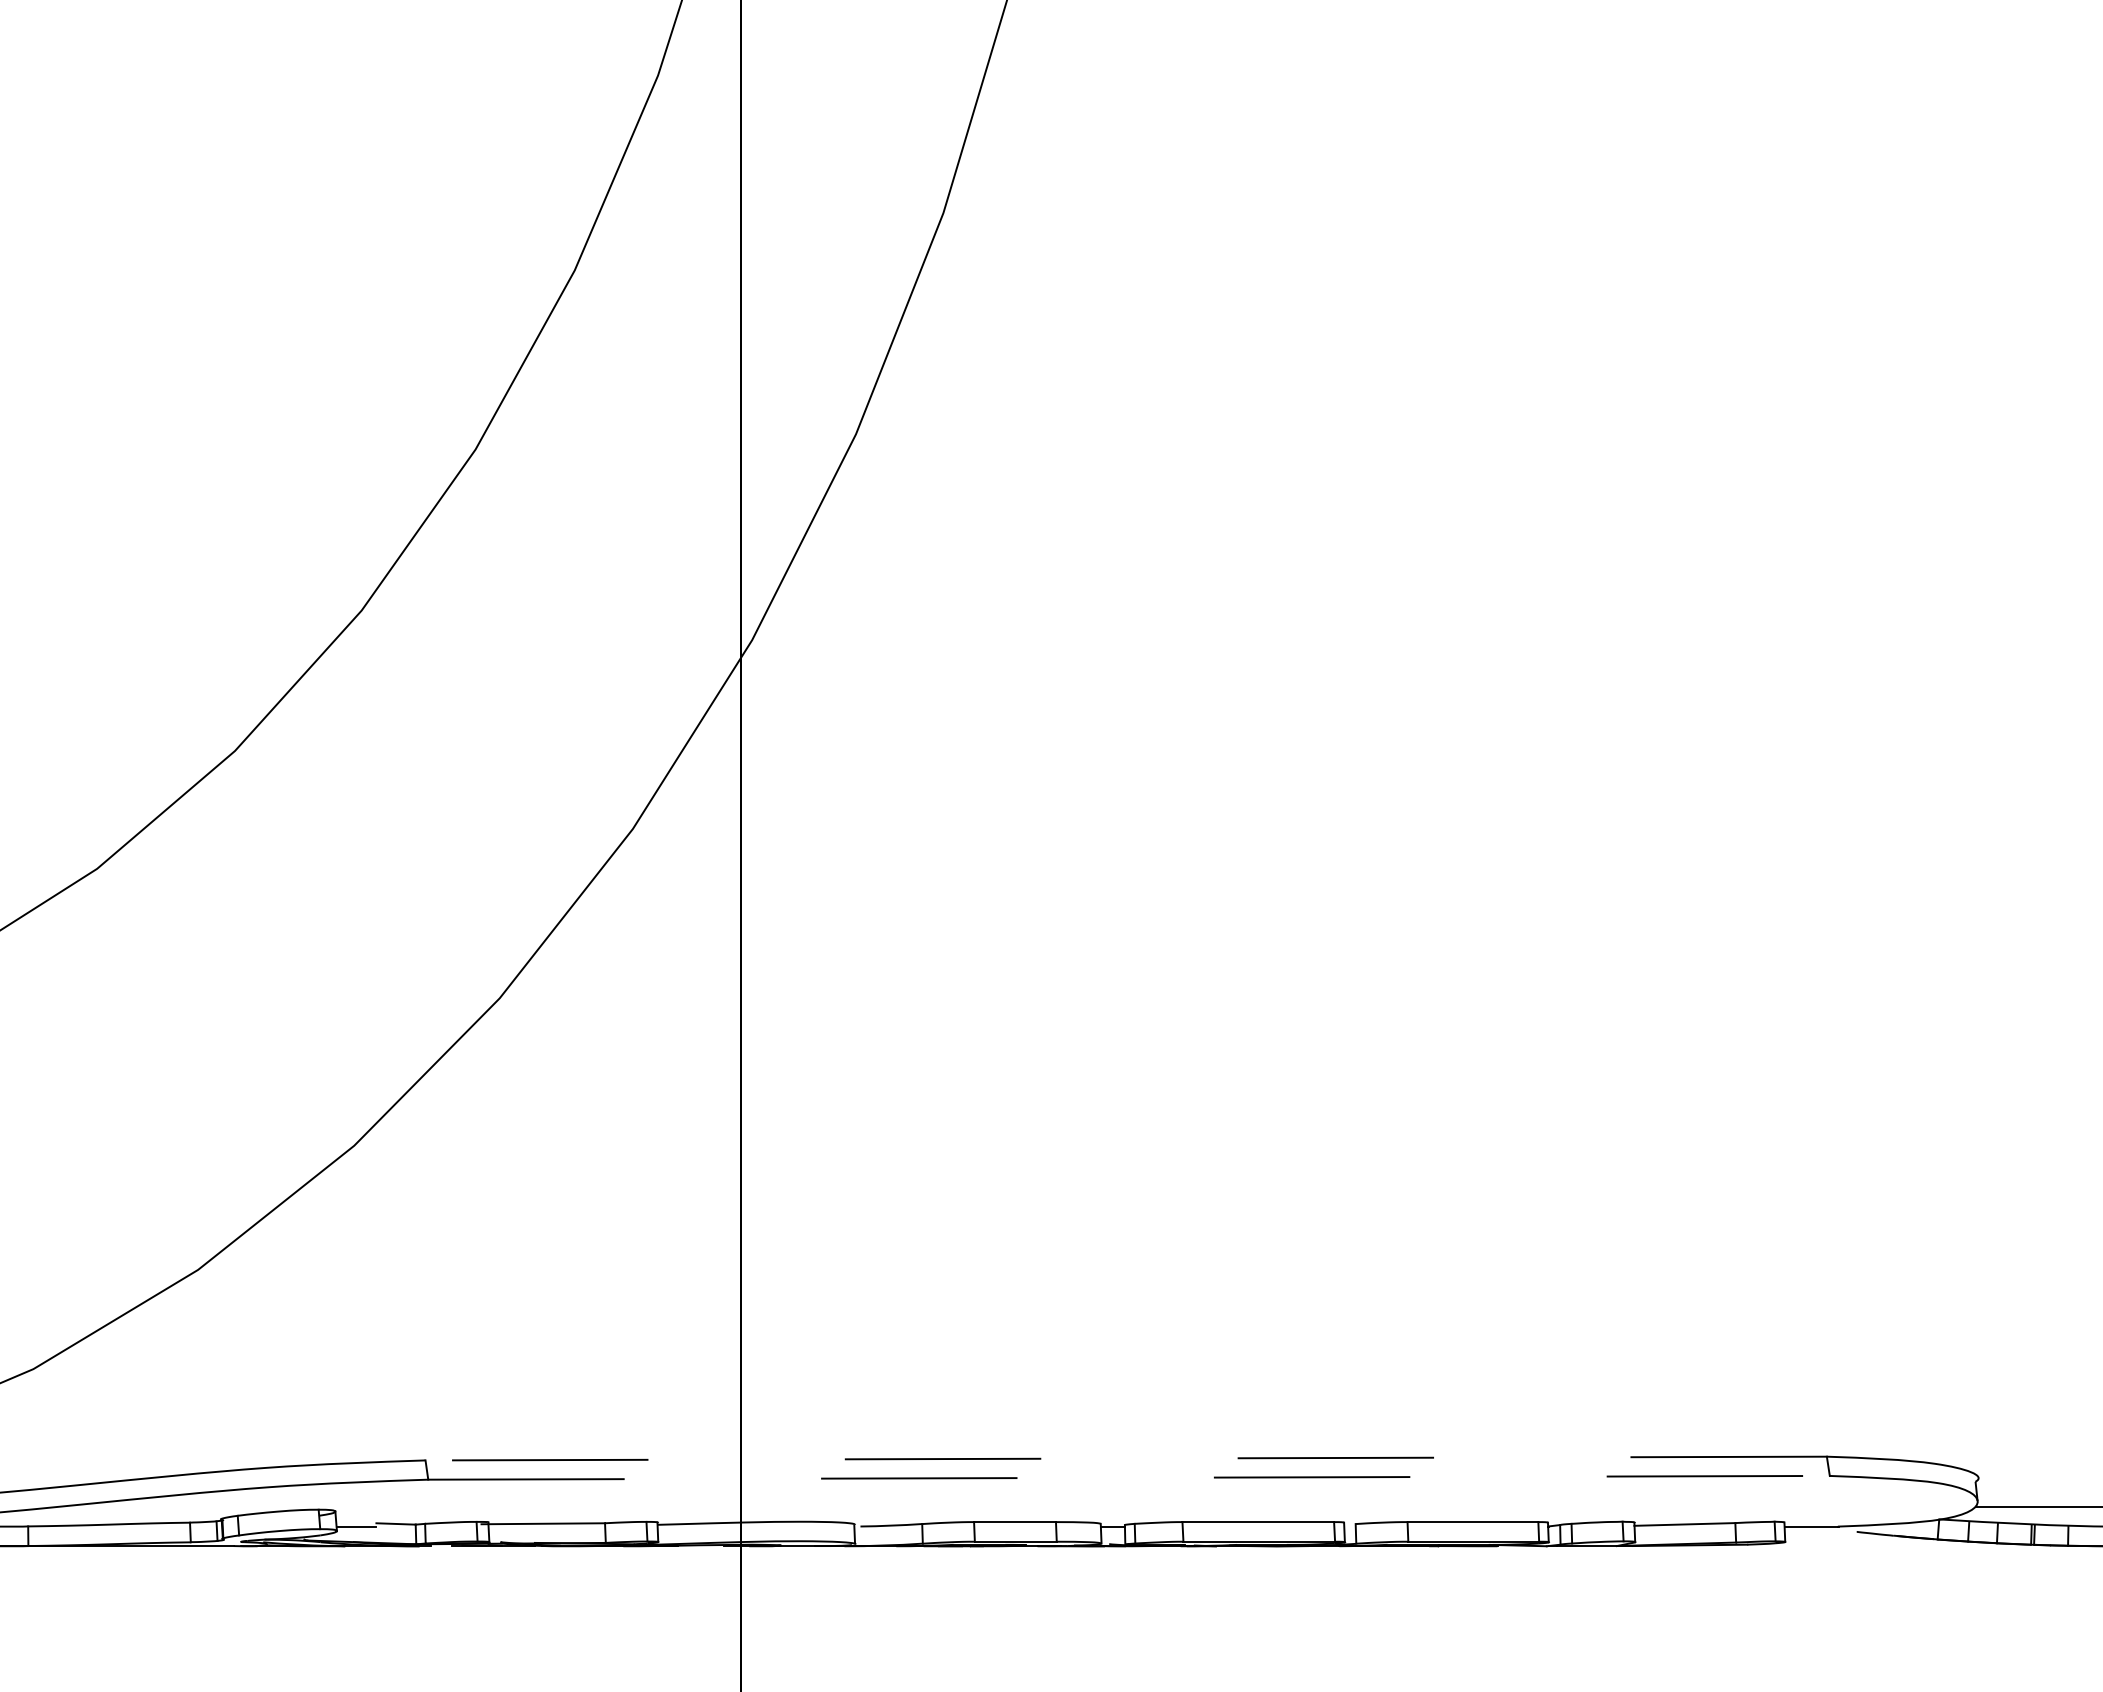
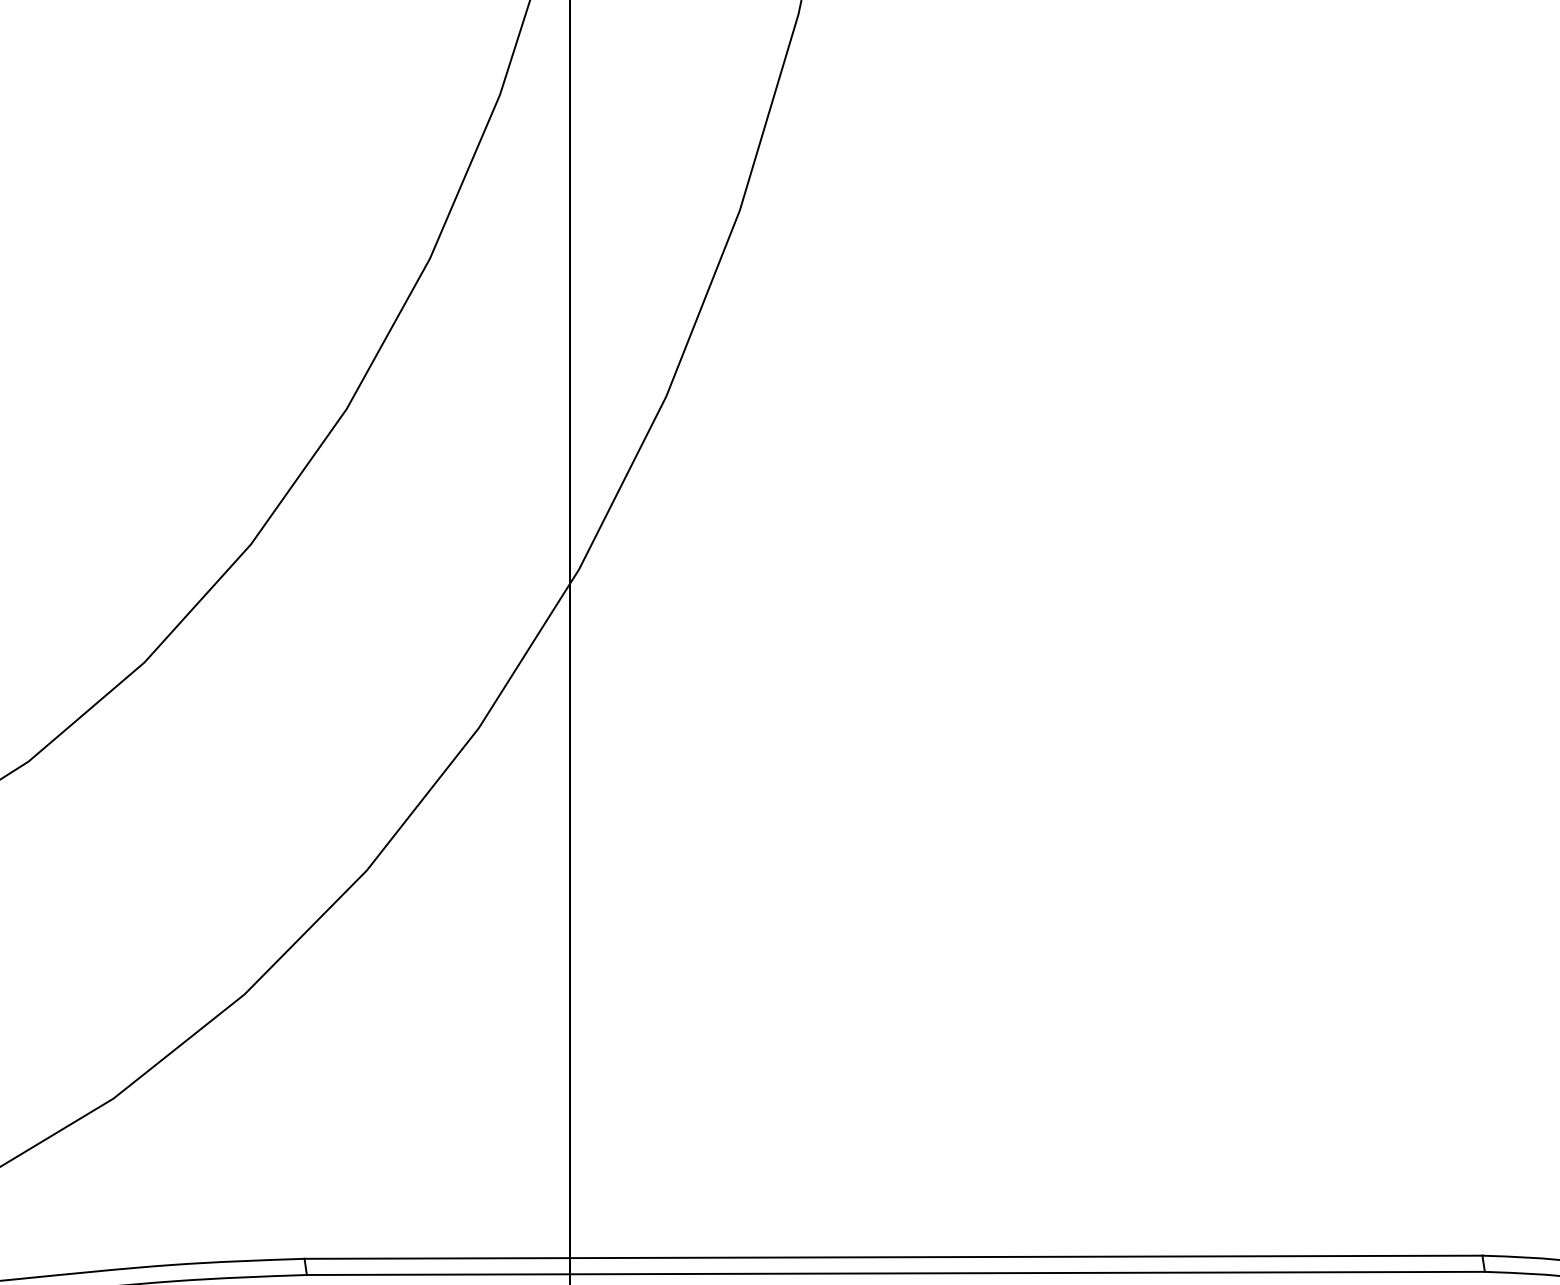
line: (1126, 1458) -> (893, 1257), dashed -> solid
line: (1129, 1477) -> (896, 1273), dashed -> solid

